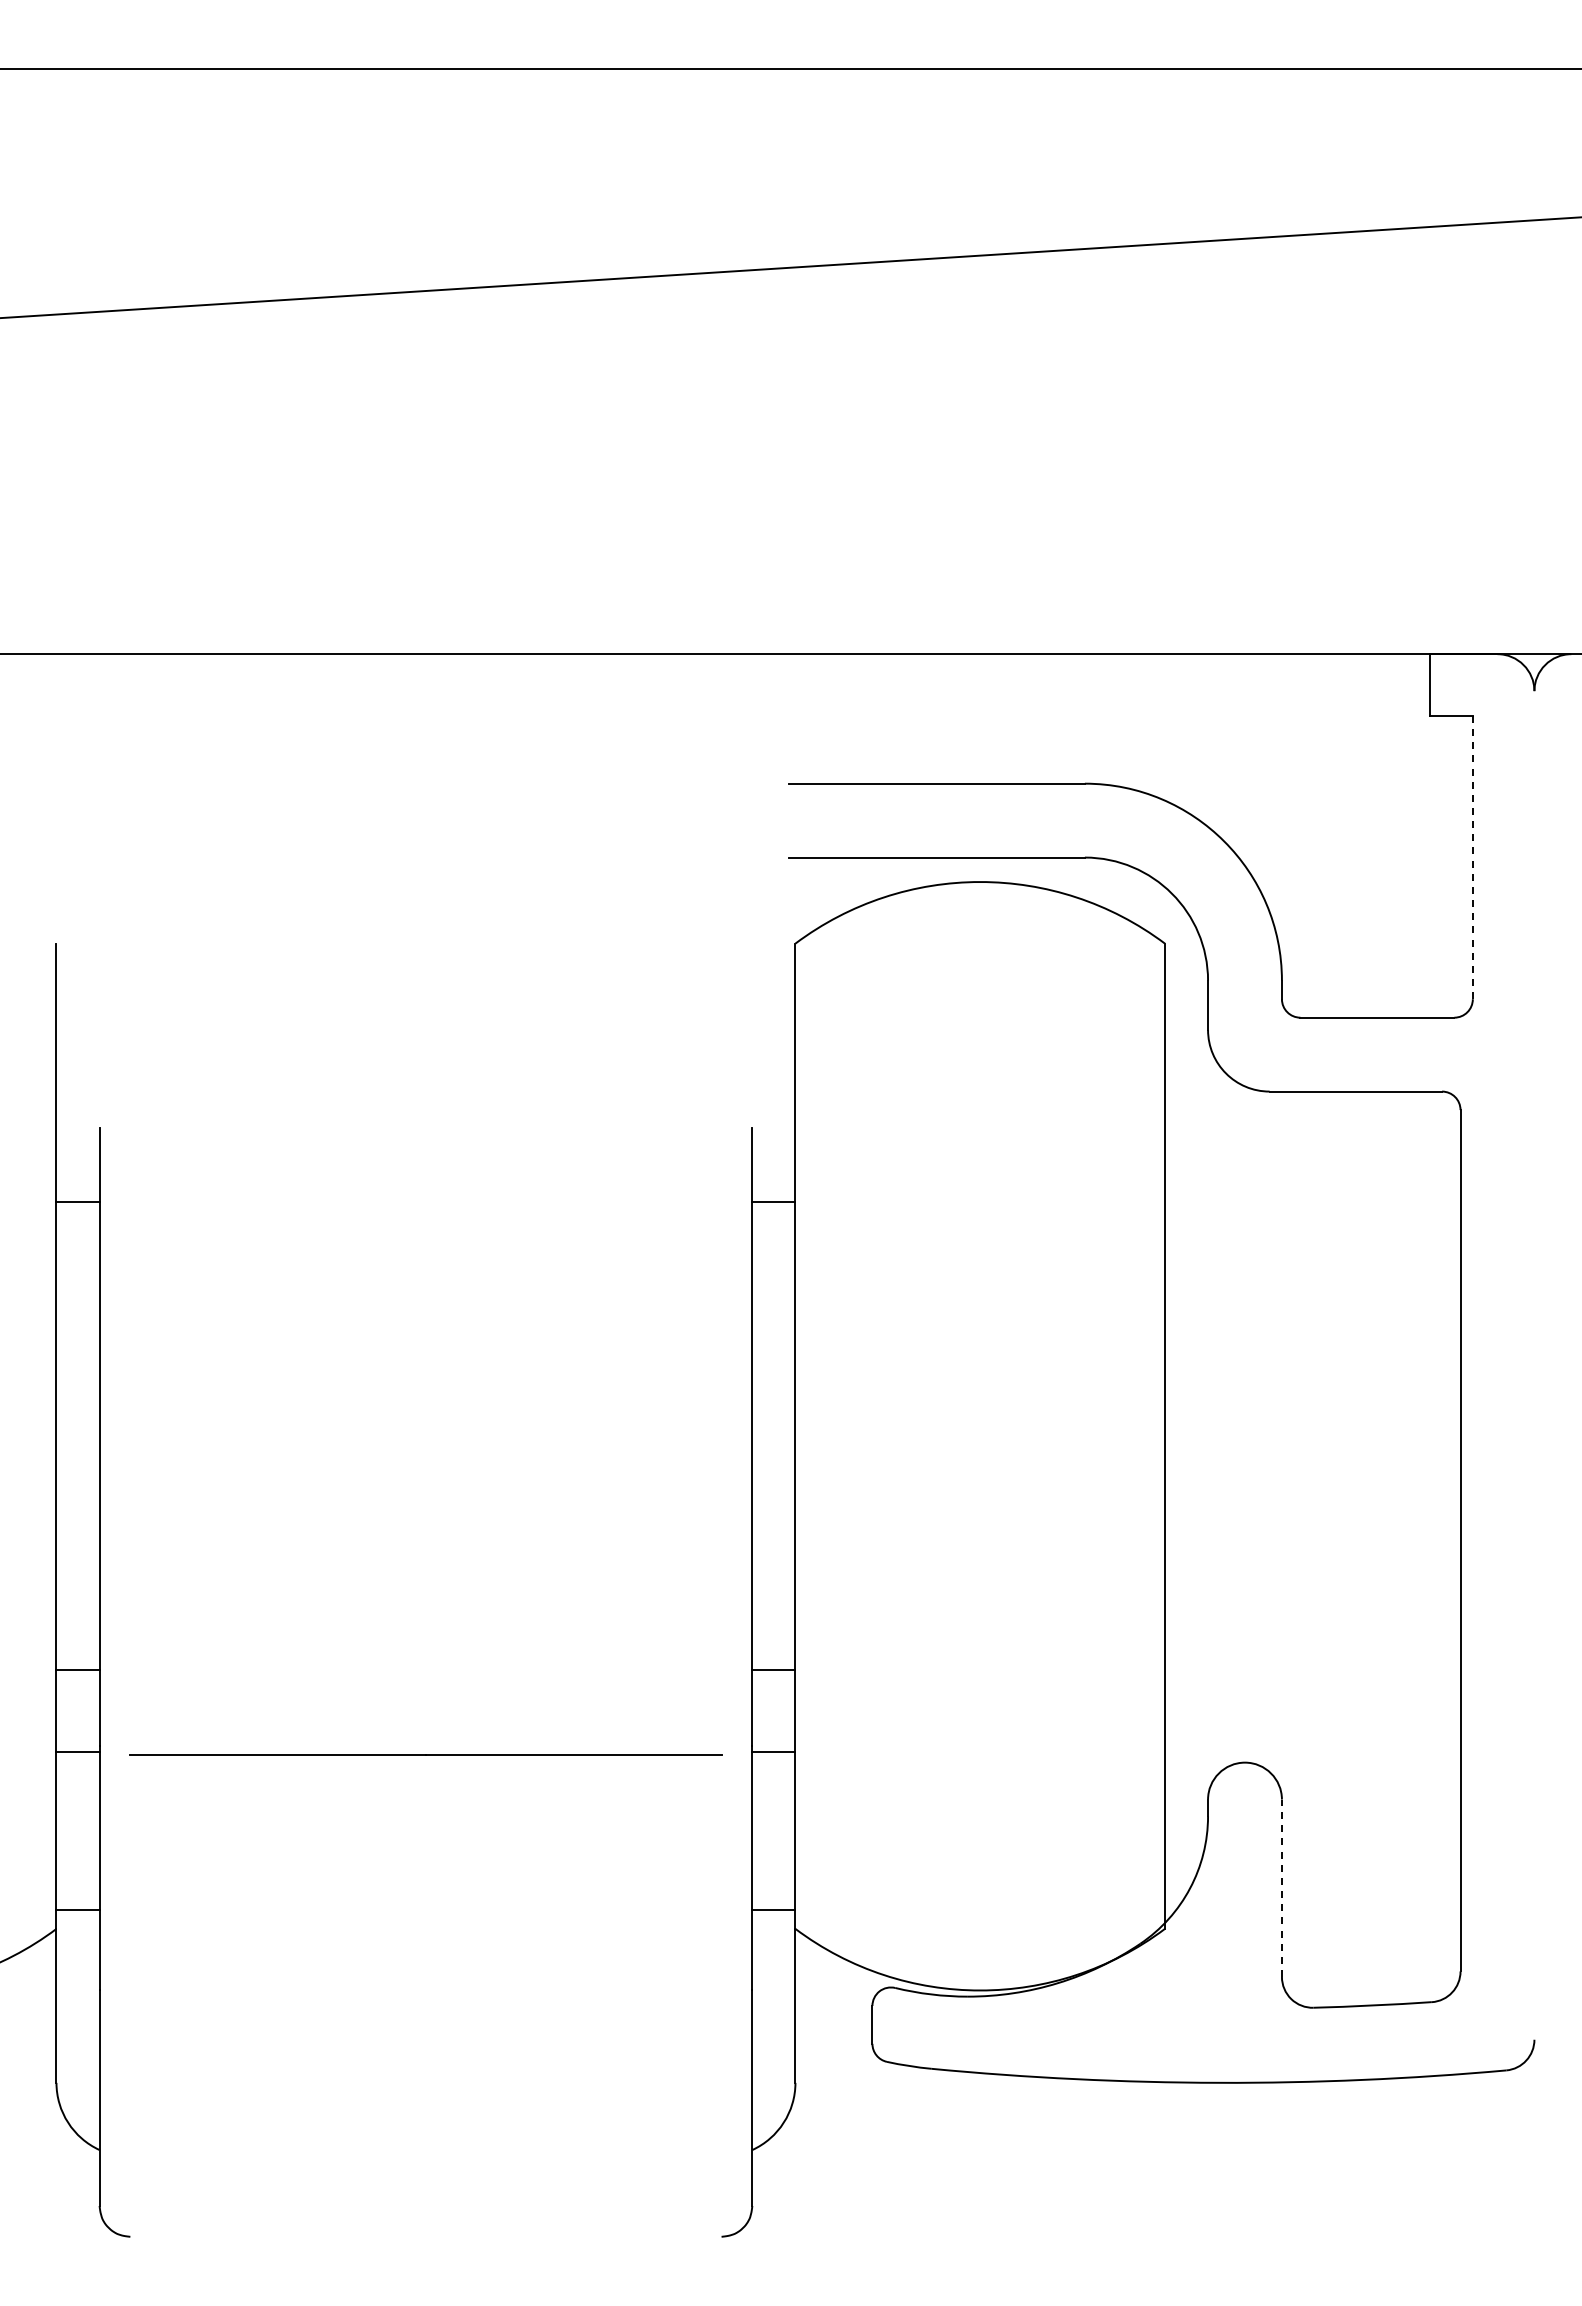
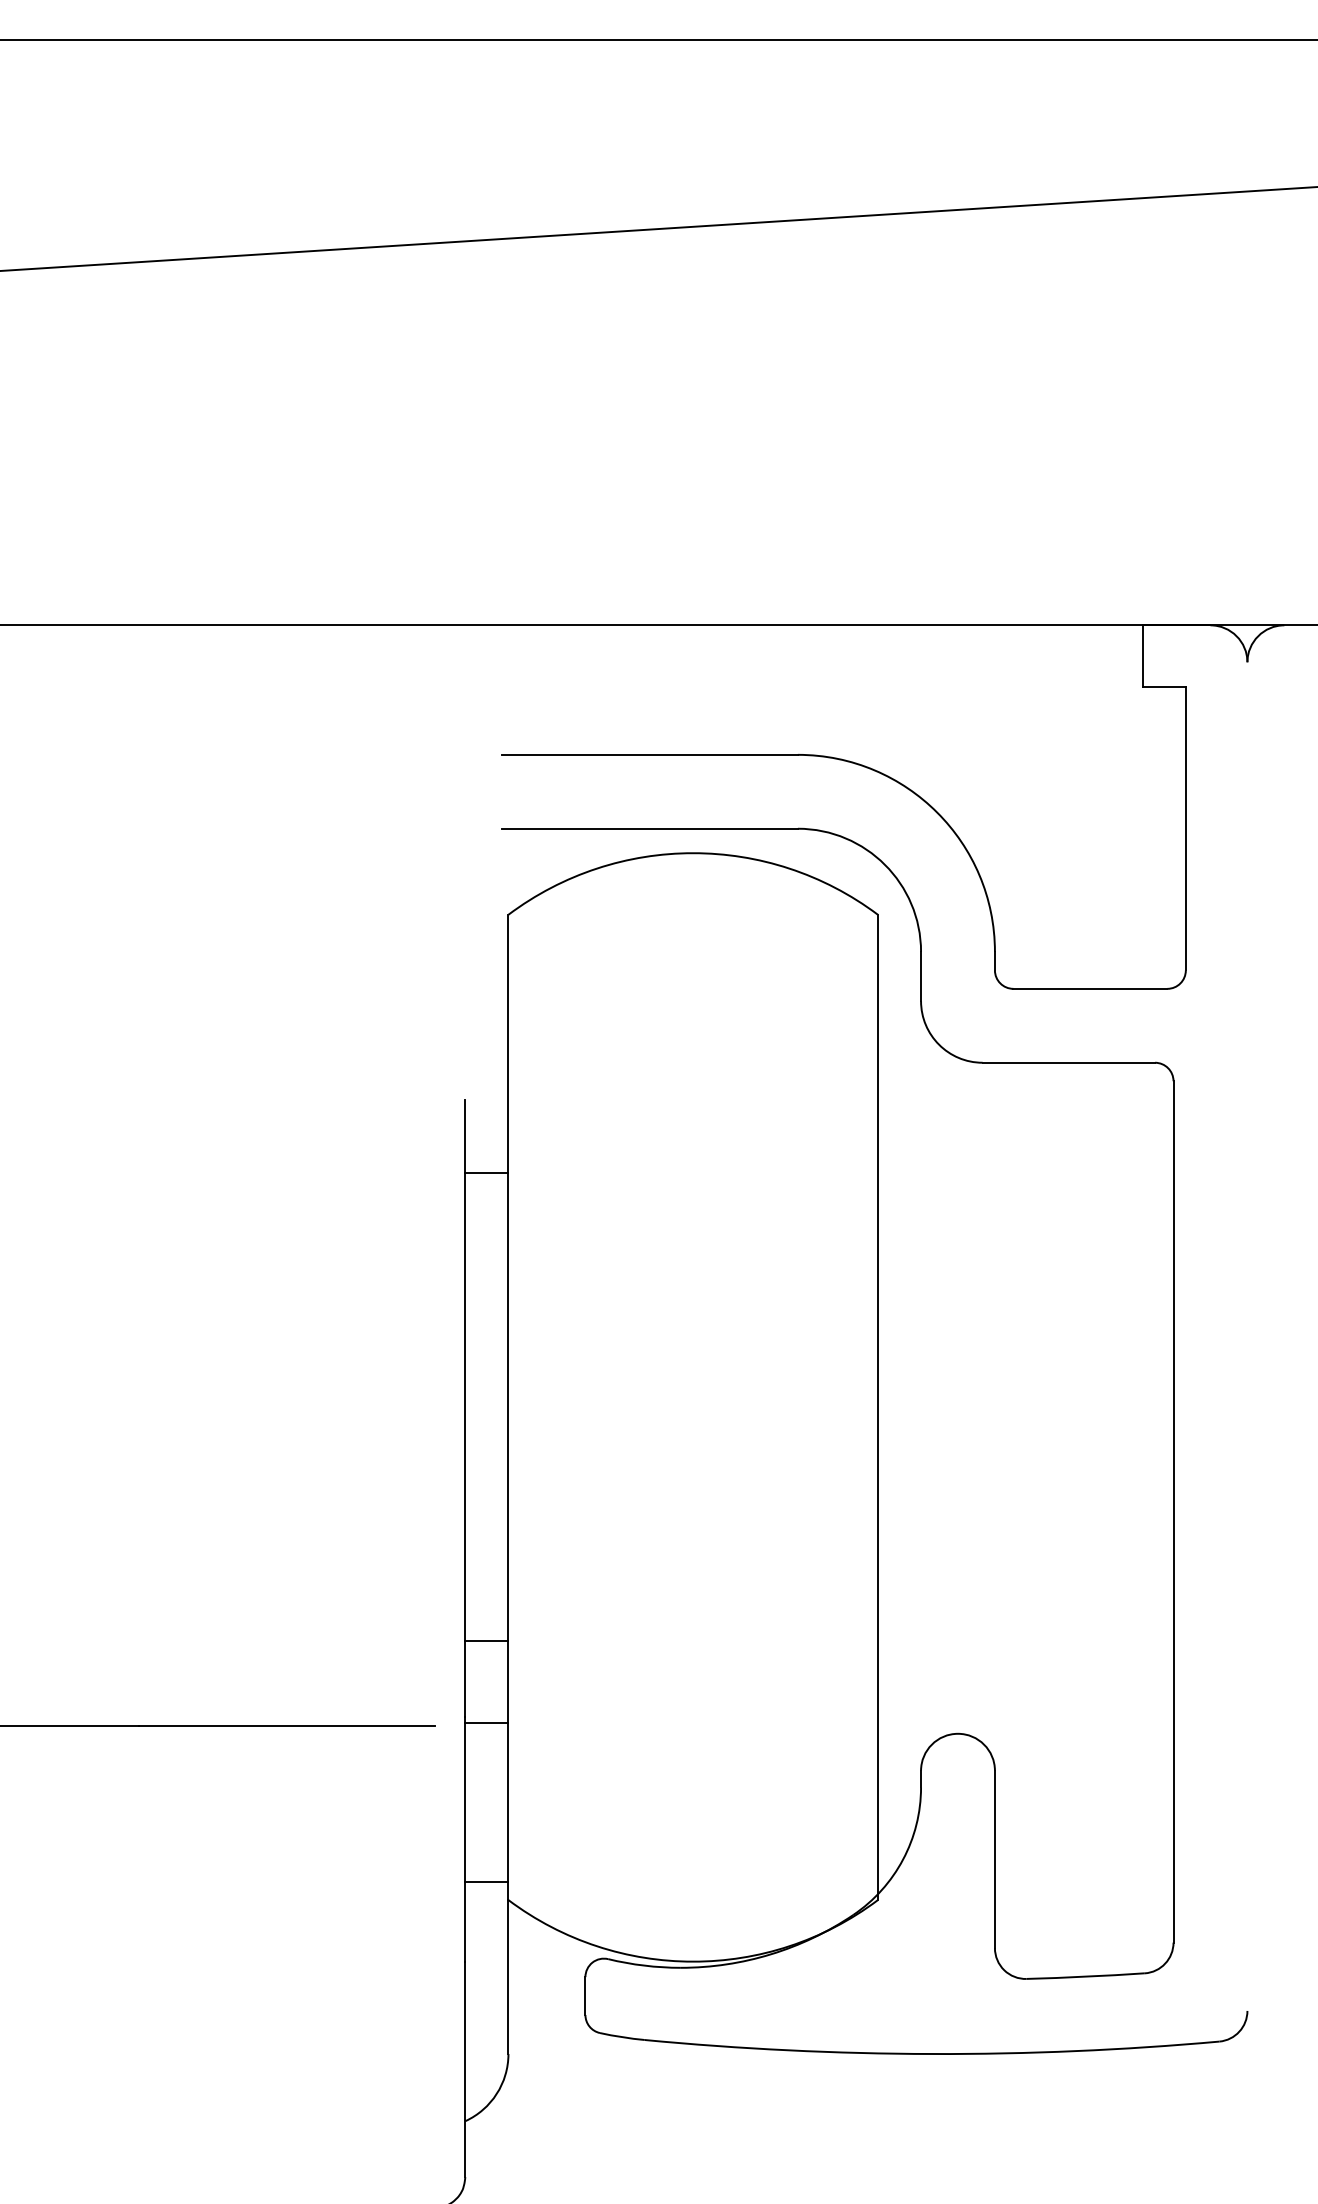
line: (1472, 857) -> (1185, 828), dashed -> solid
line: (1281, 1888) -> (994, 1859), dashed -> solid

